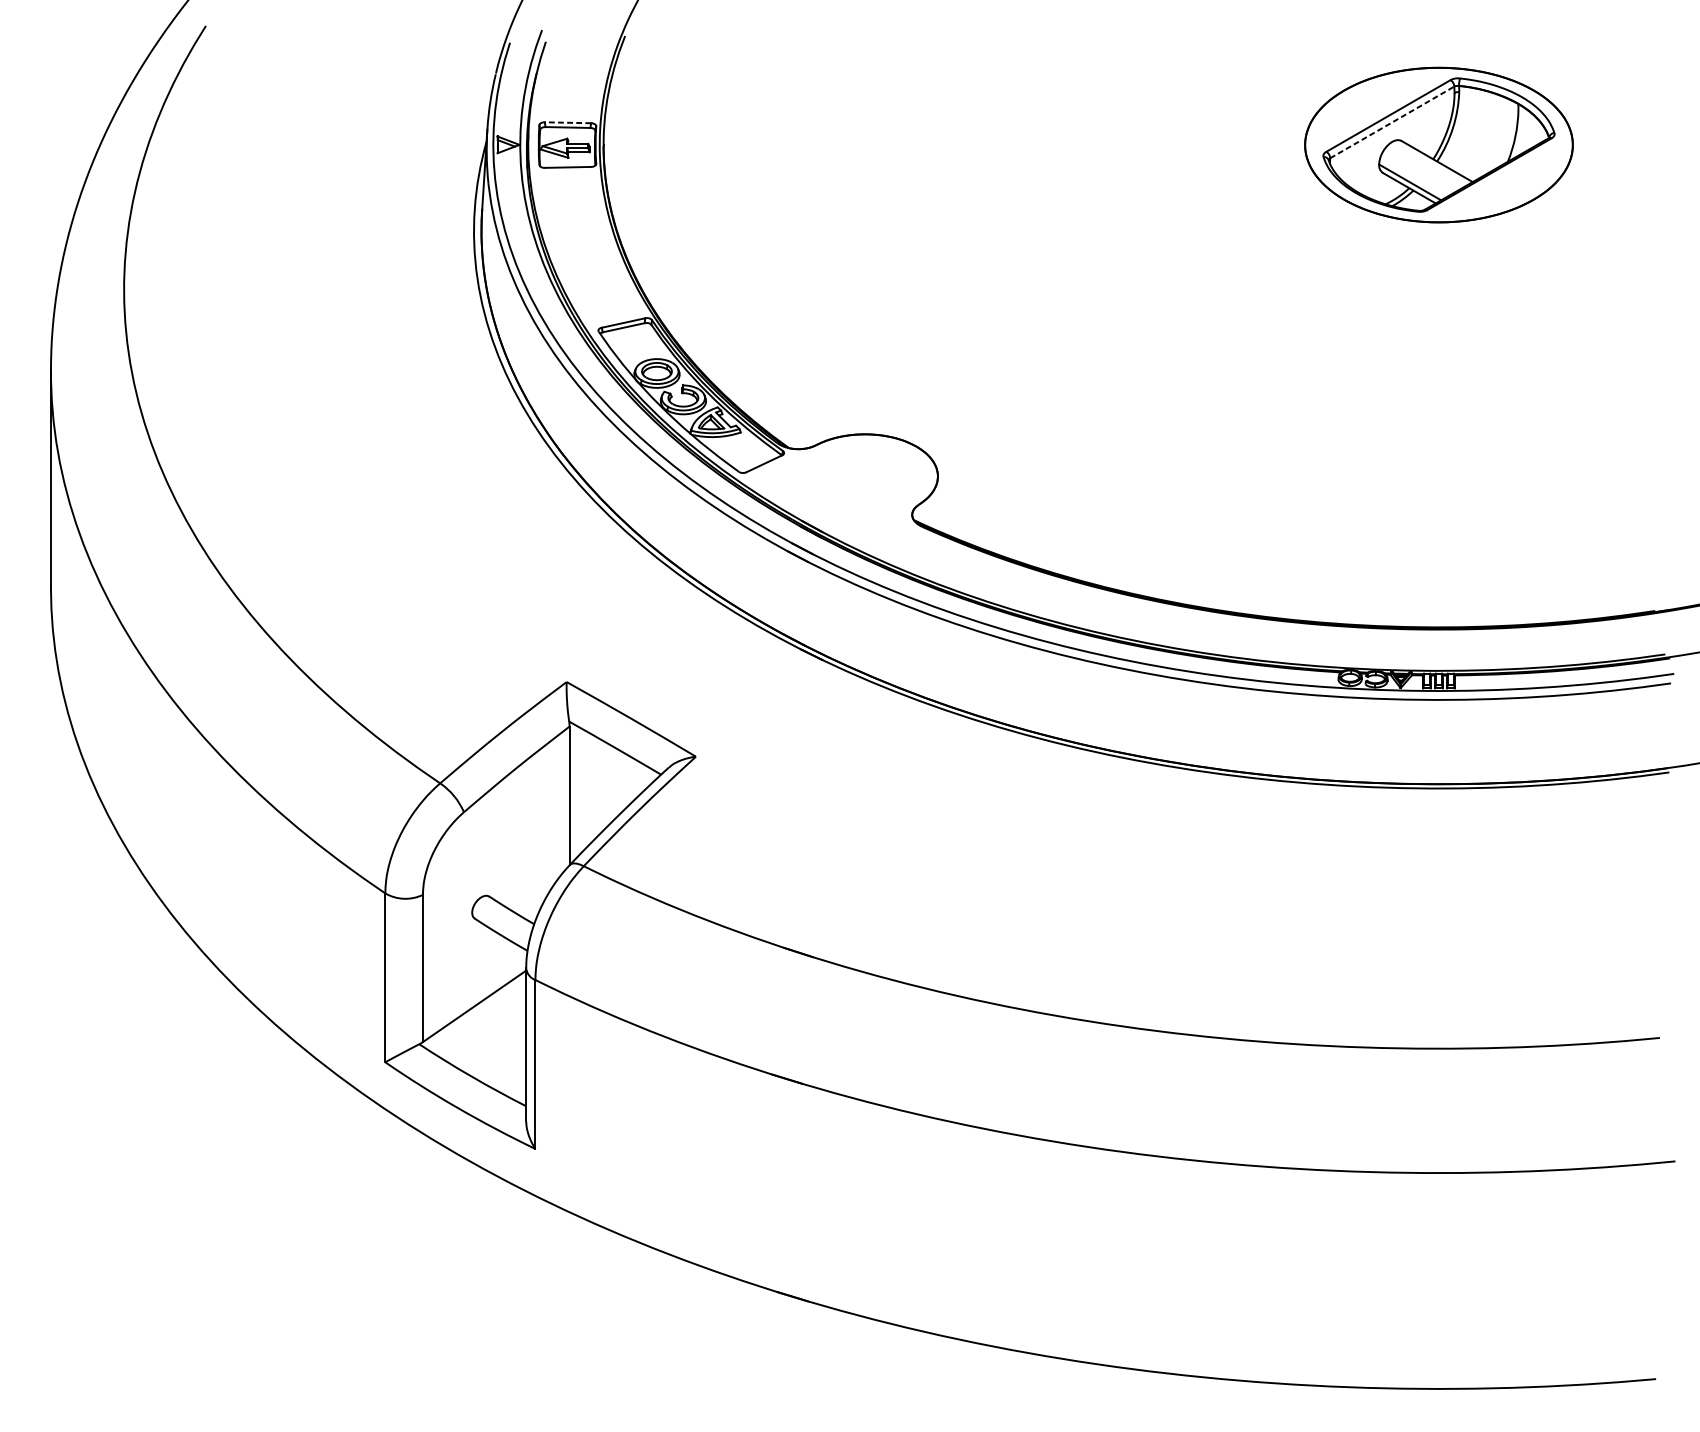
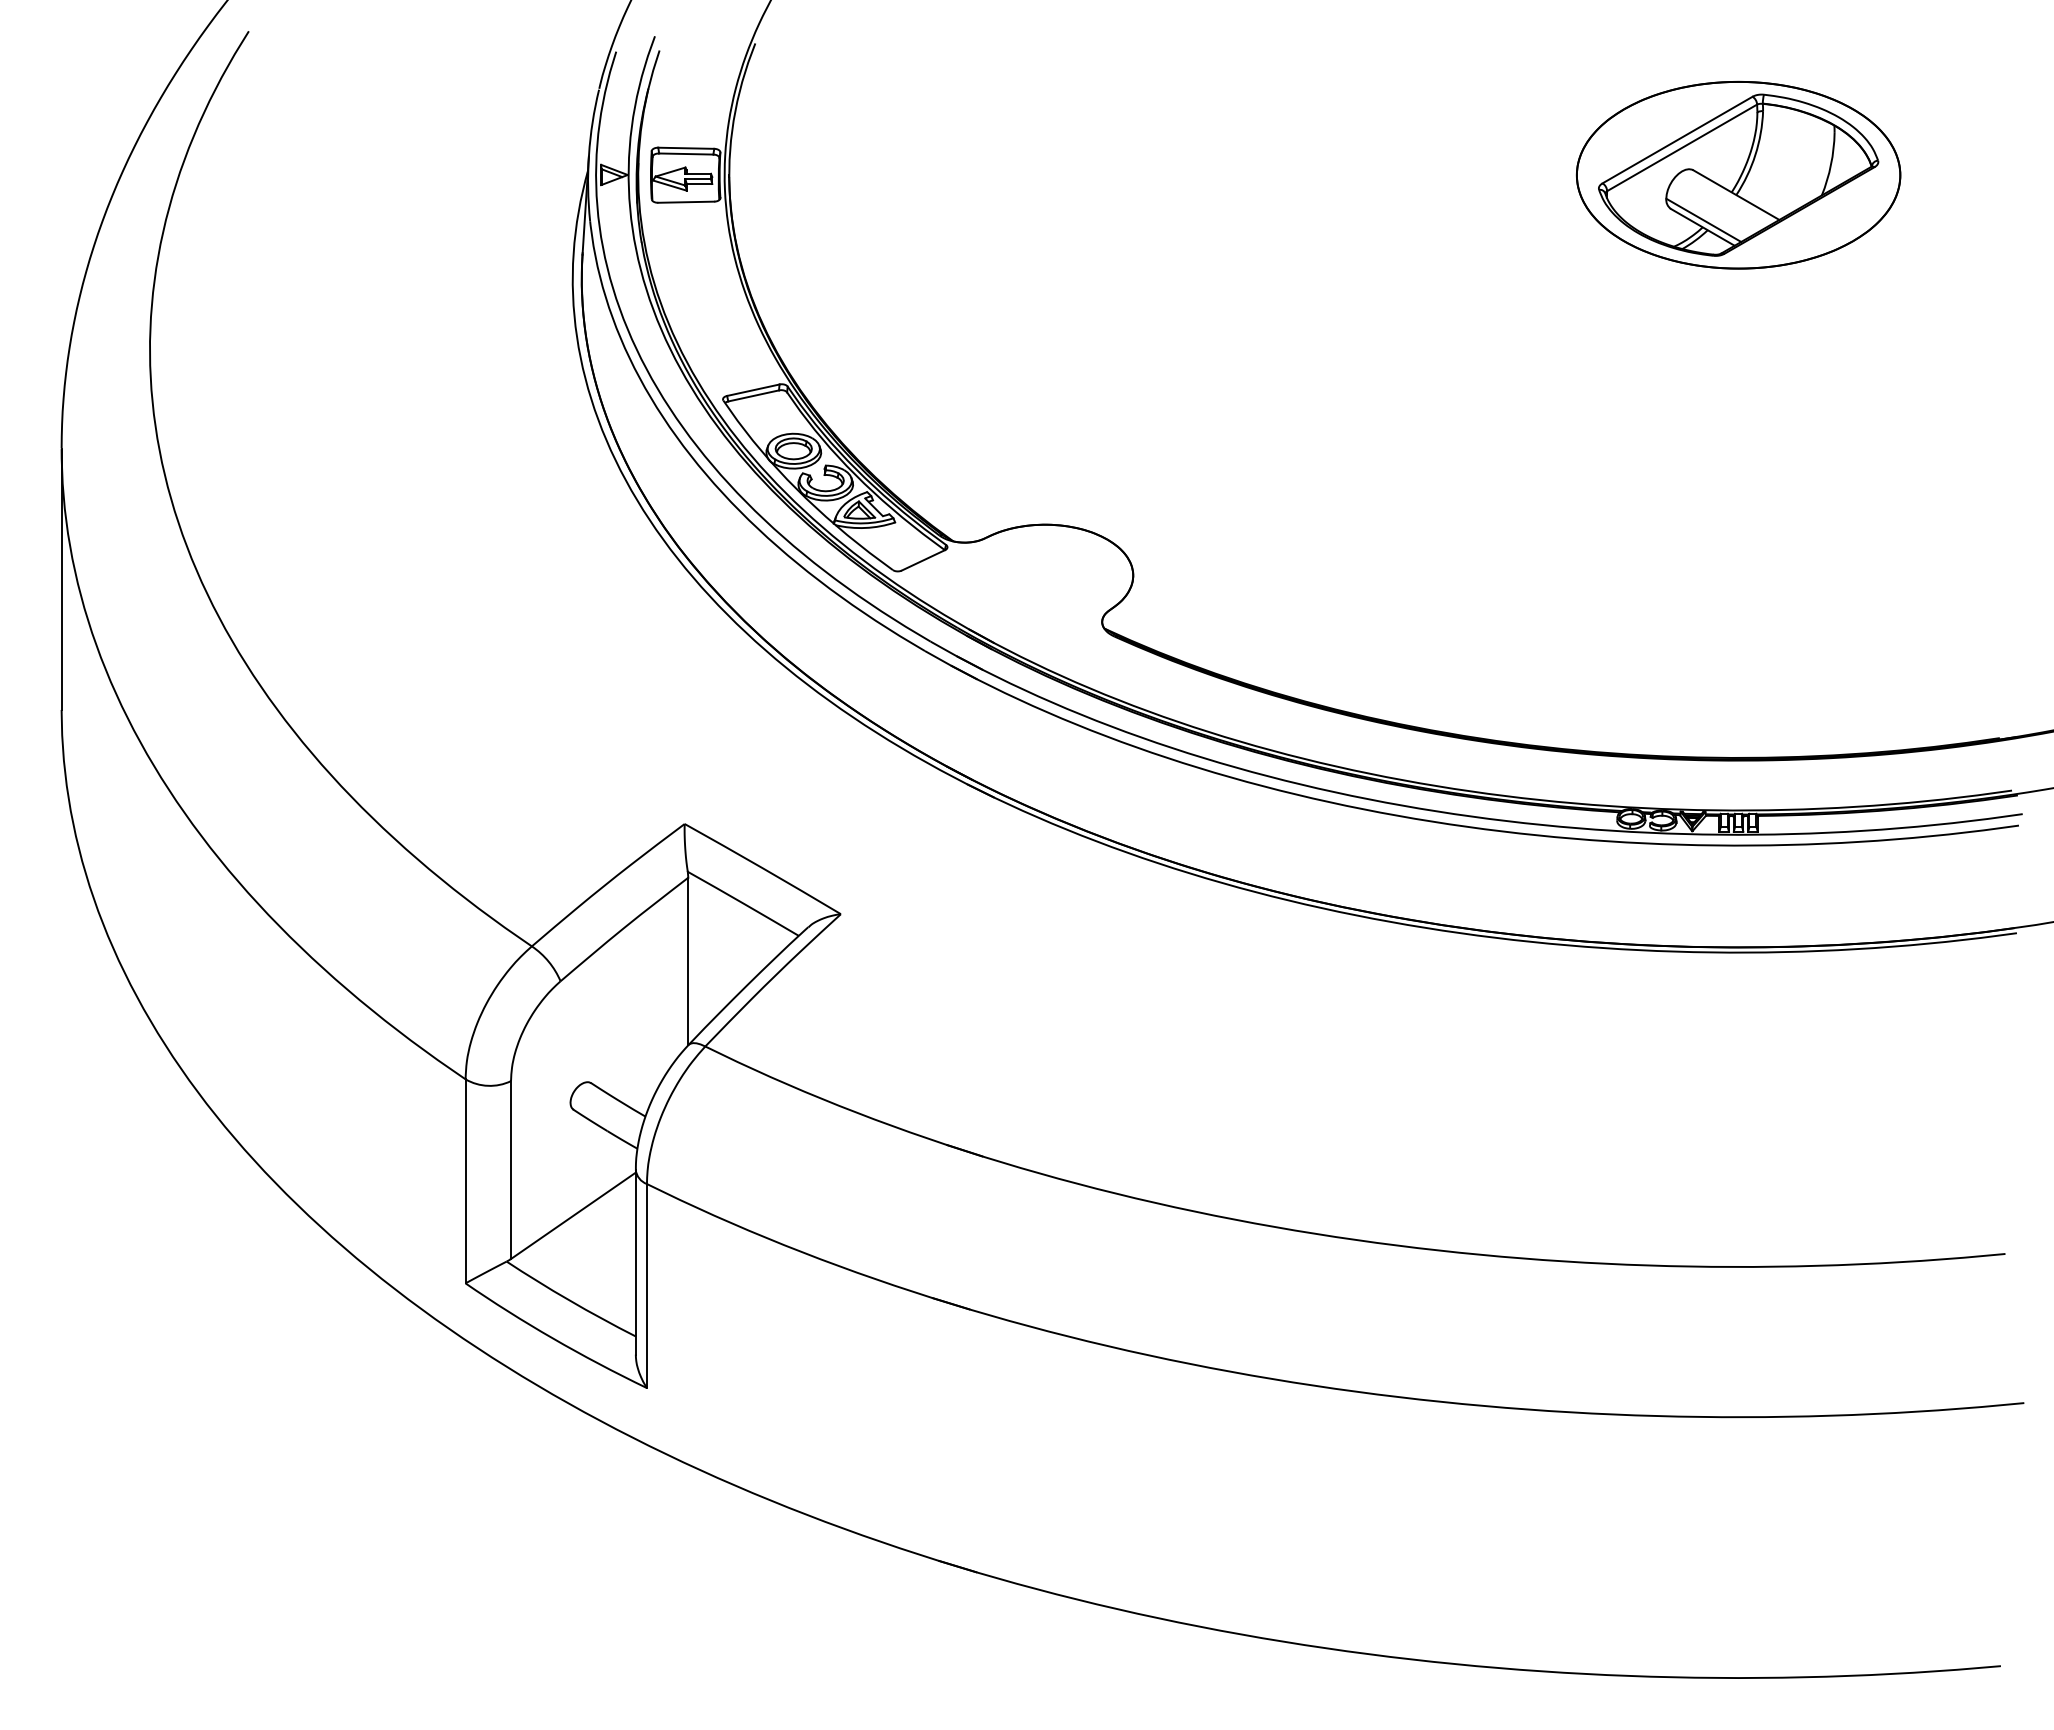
line: (567, 122) -> (685, 148), dashed -> solid
line: (1392, 122) -> (1682, 147), dashed -> solid

